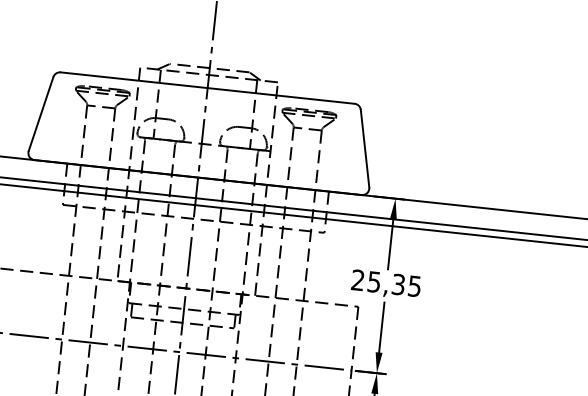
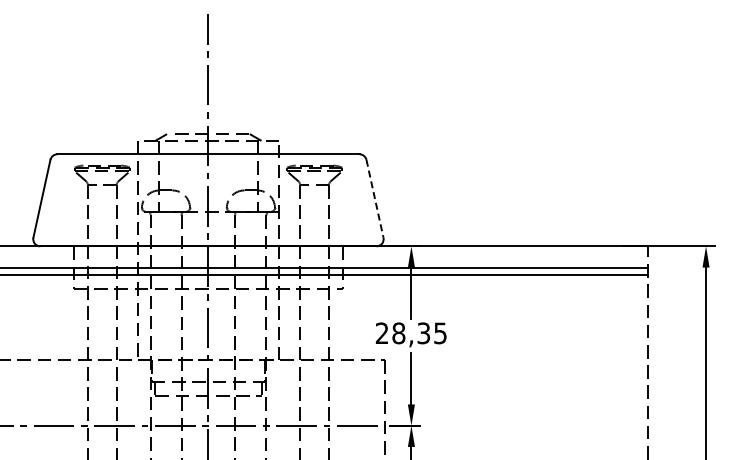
line: (364, 148) -> (374, 198), solid -> dashed
text: (373, 282) -> (398, 333), 25,35 -> 28,35

